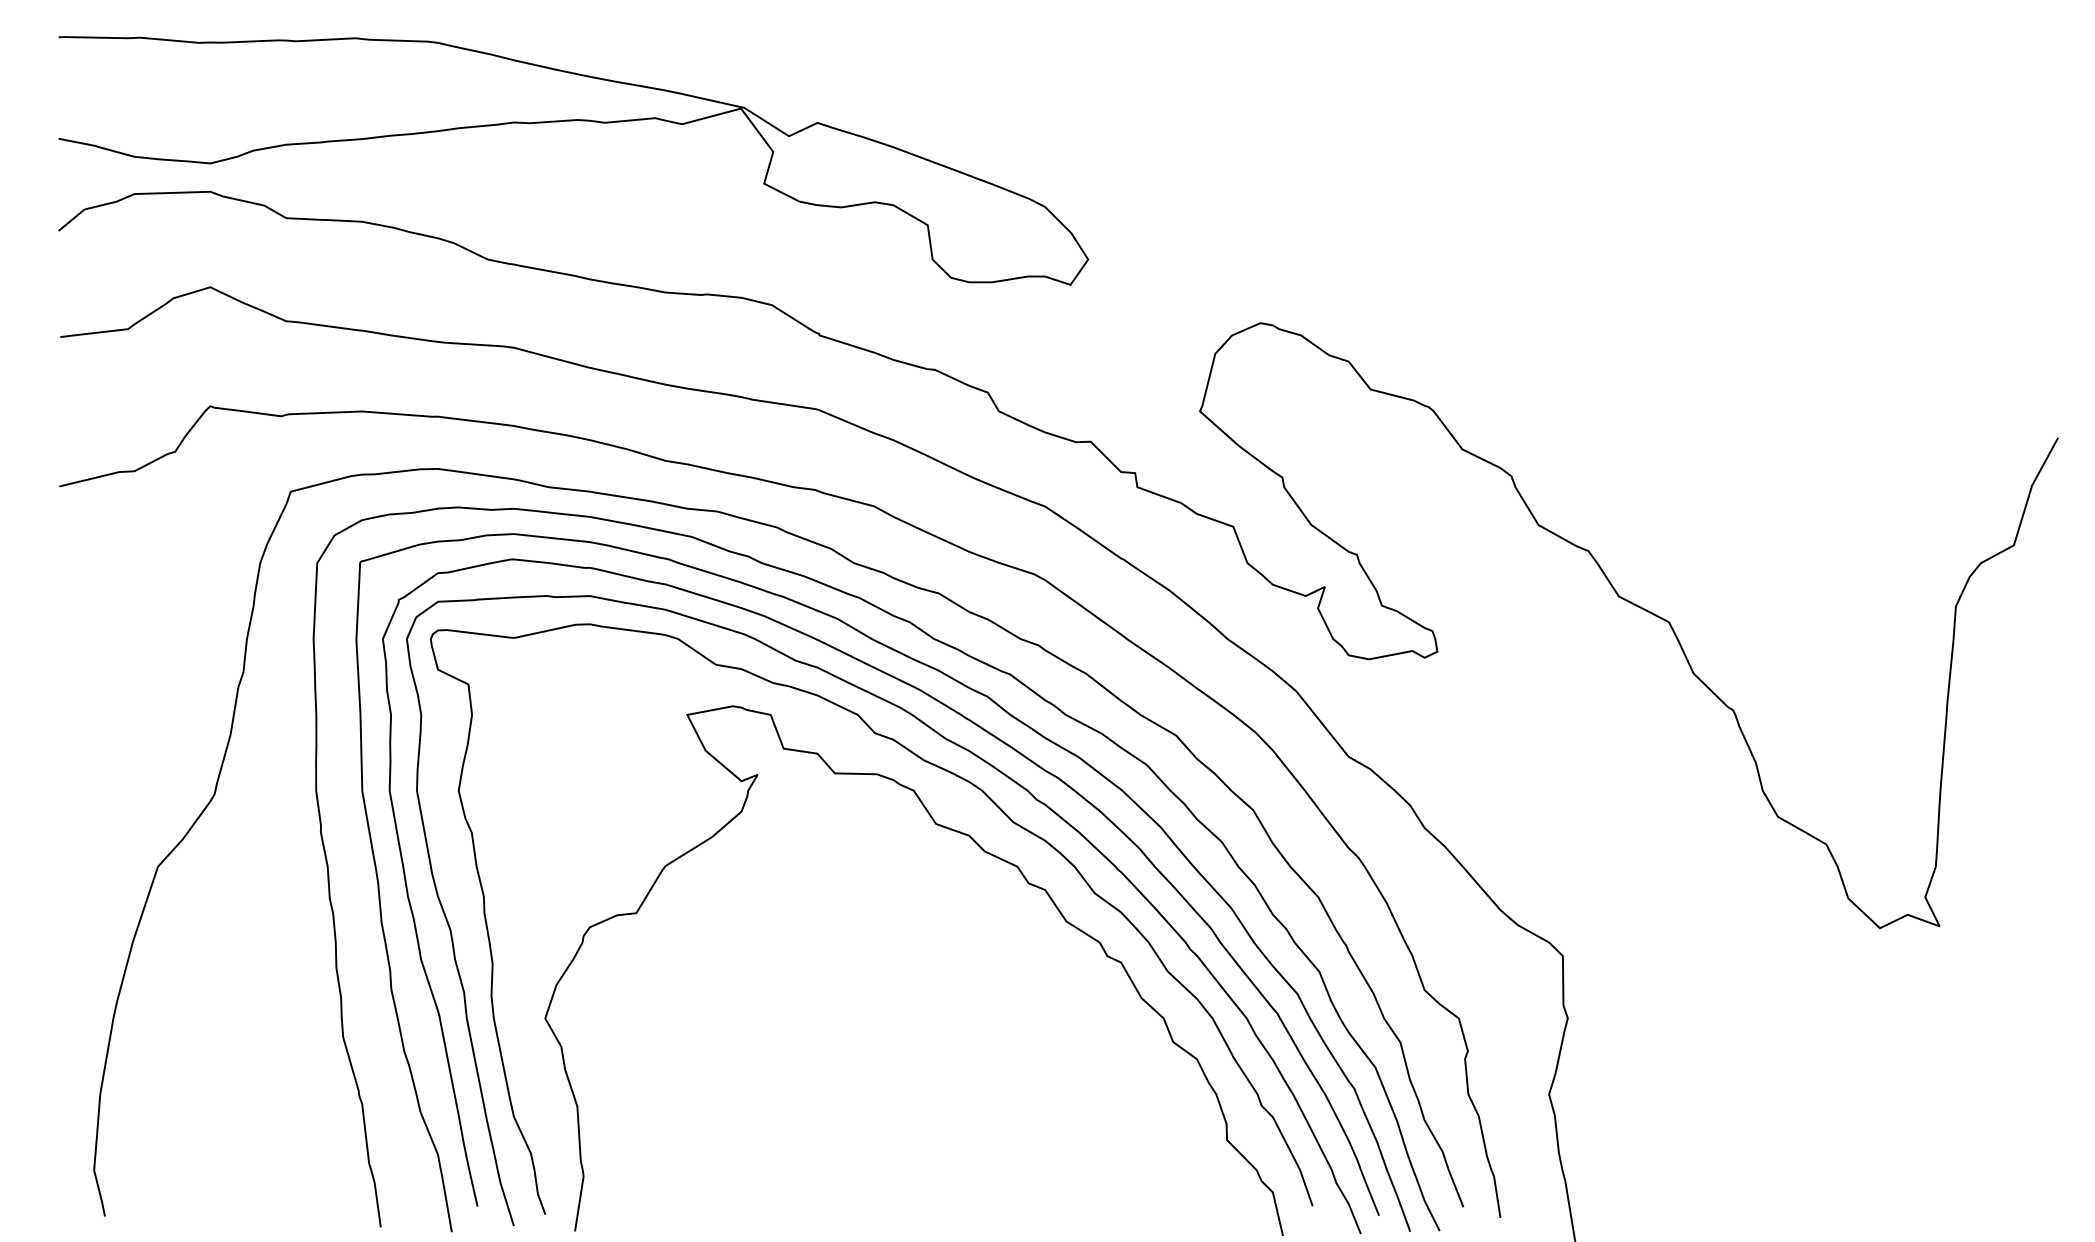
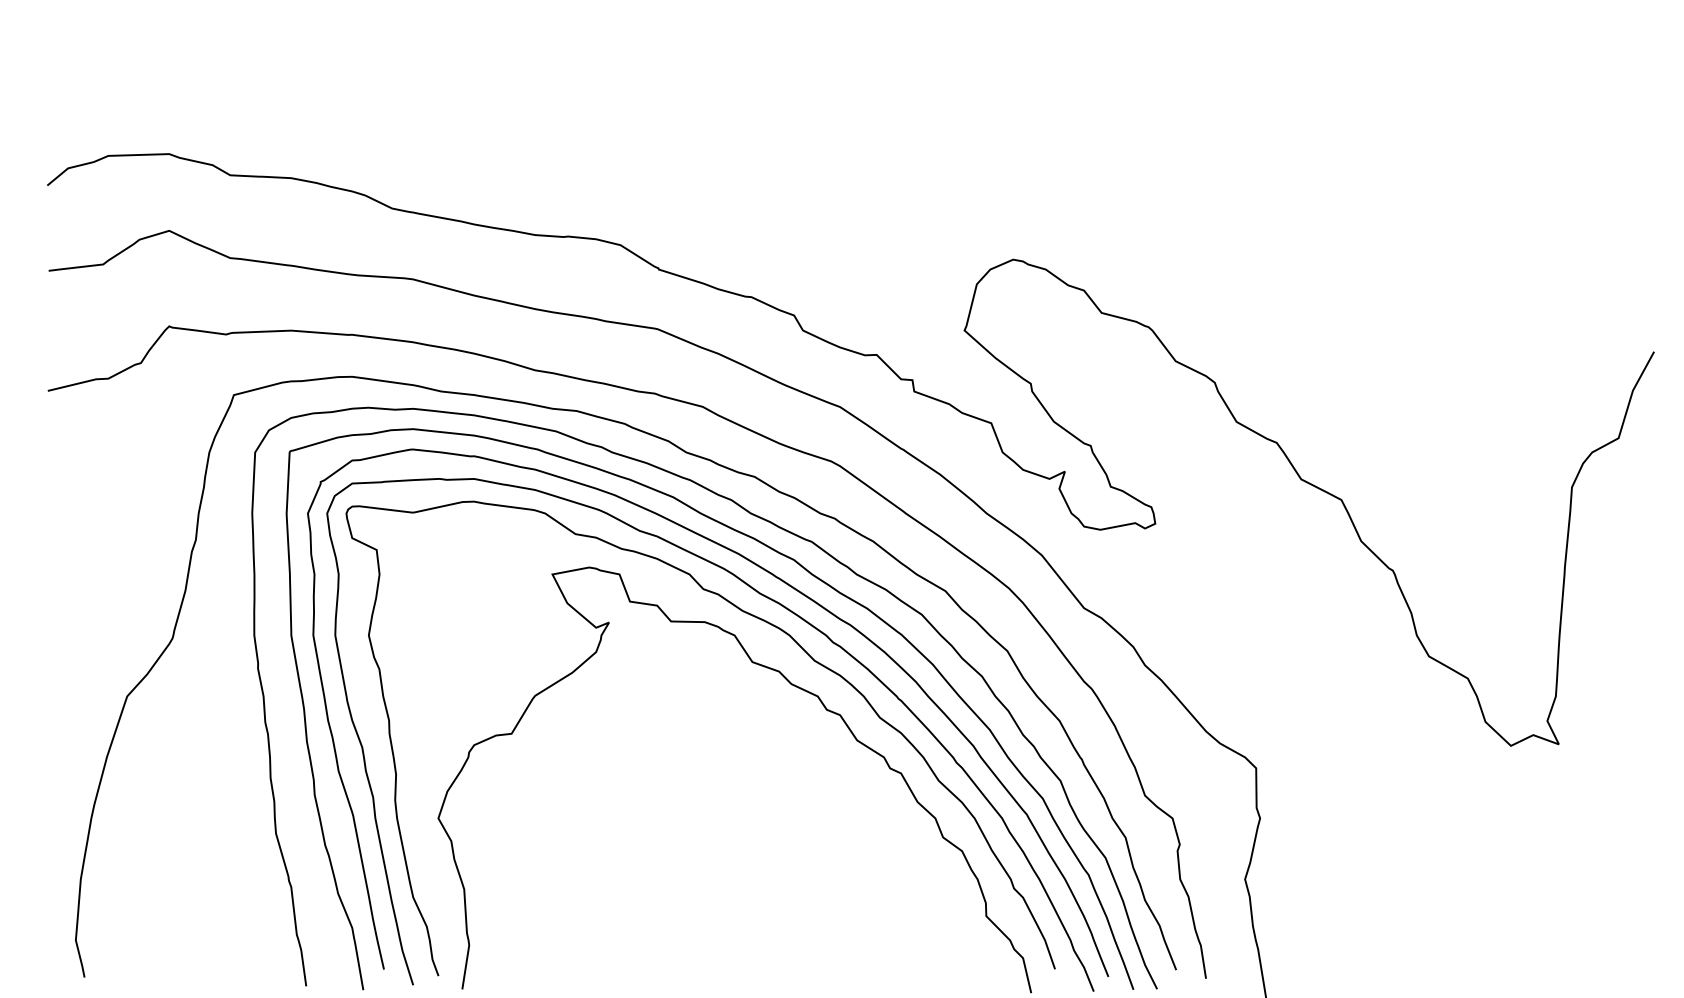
curve: (573, 121) -> (461, 97), removed

